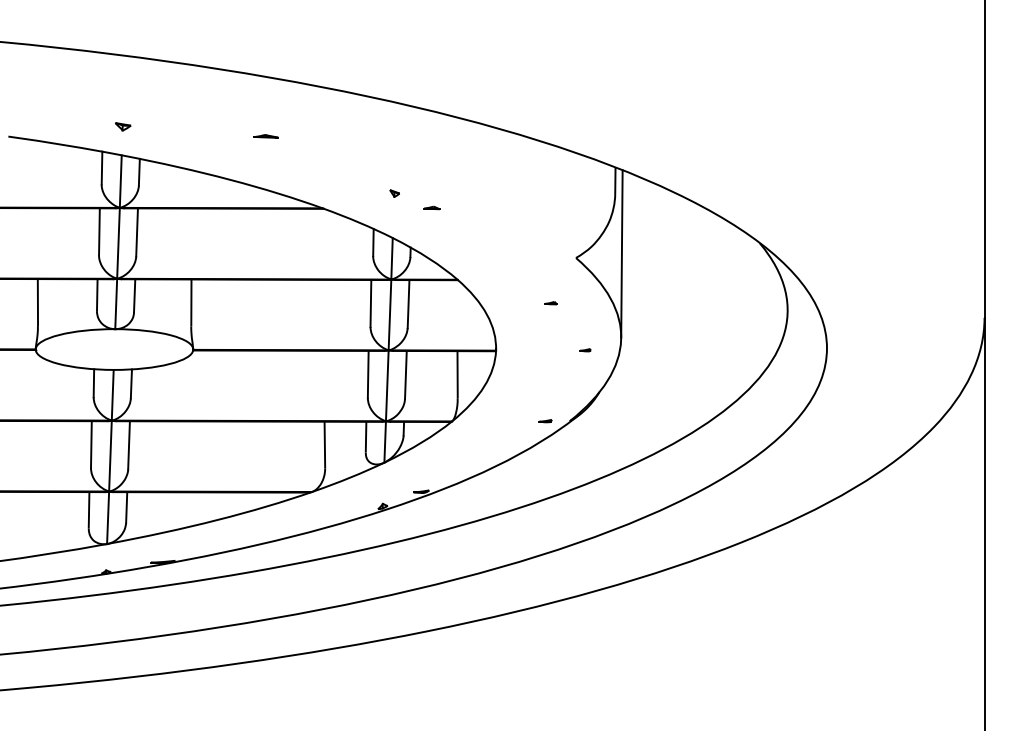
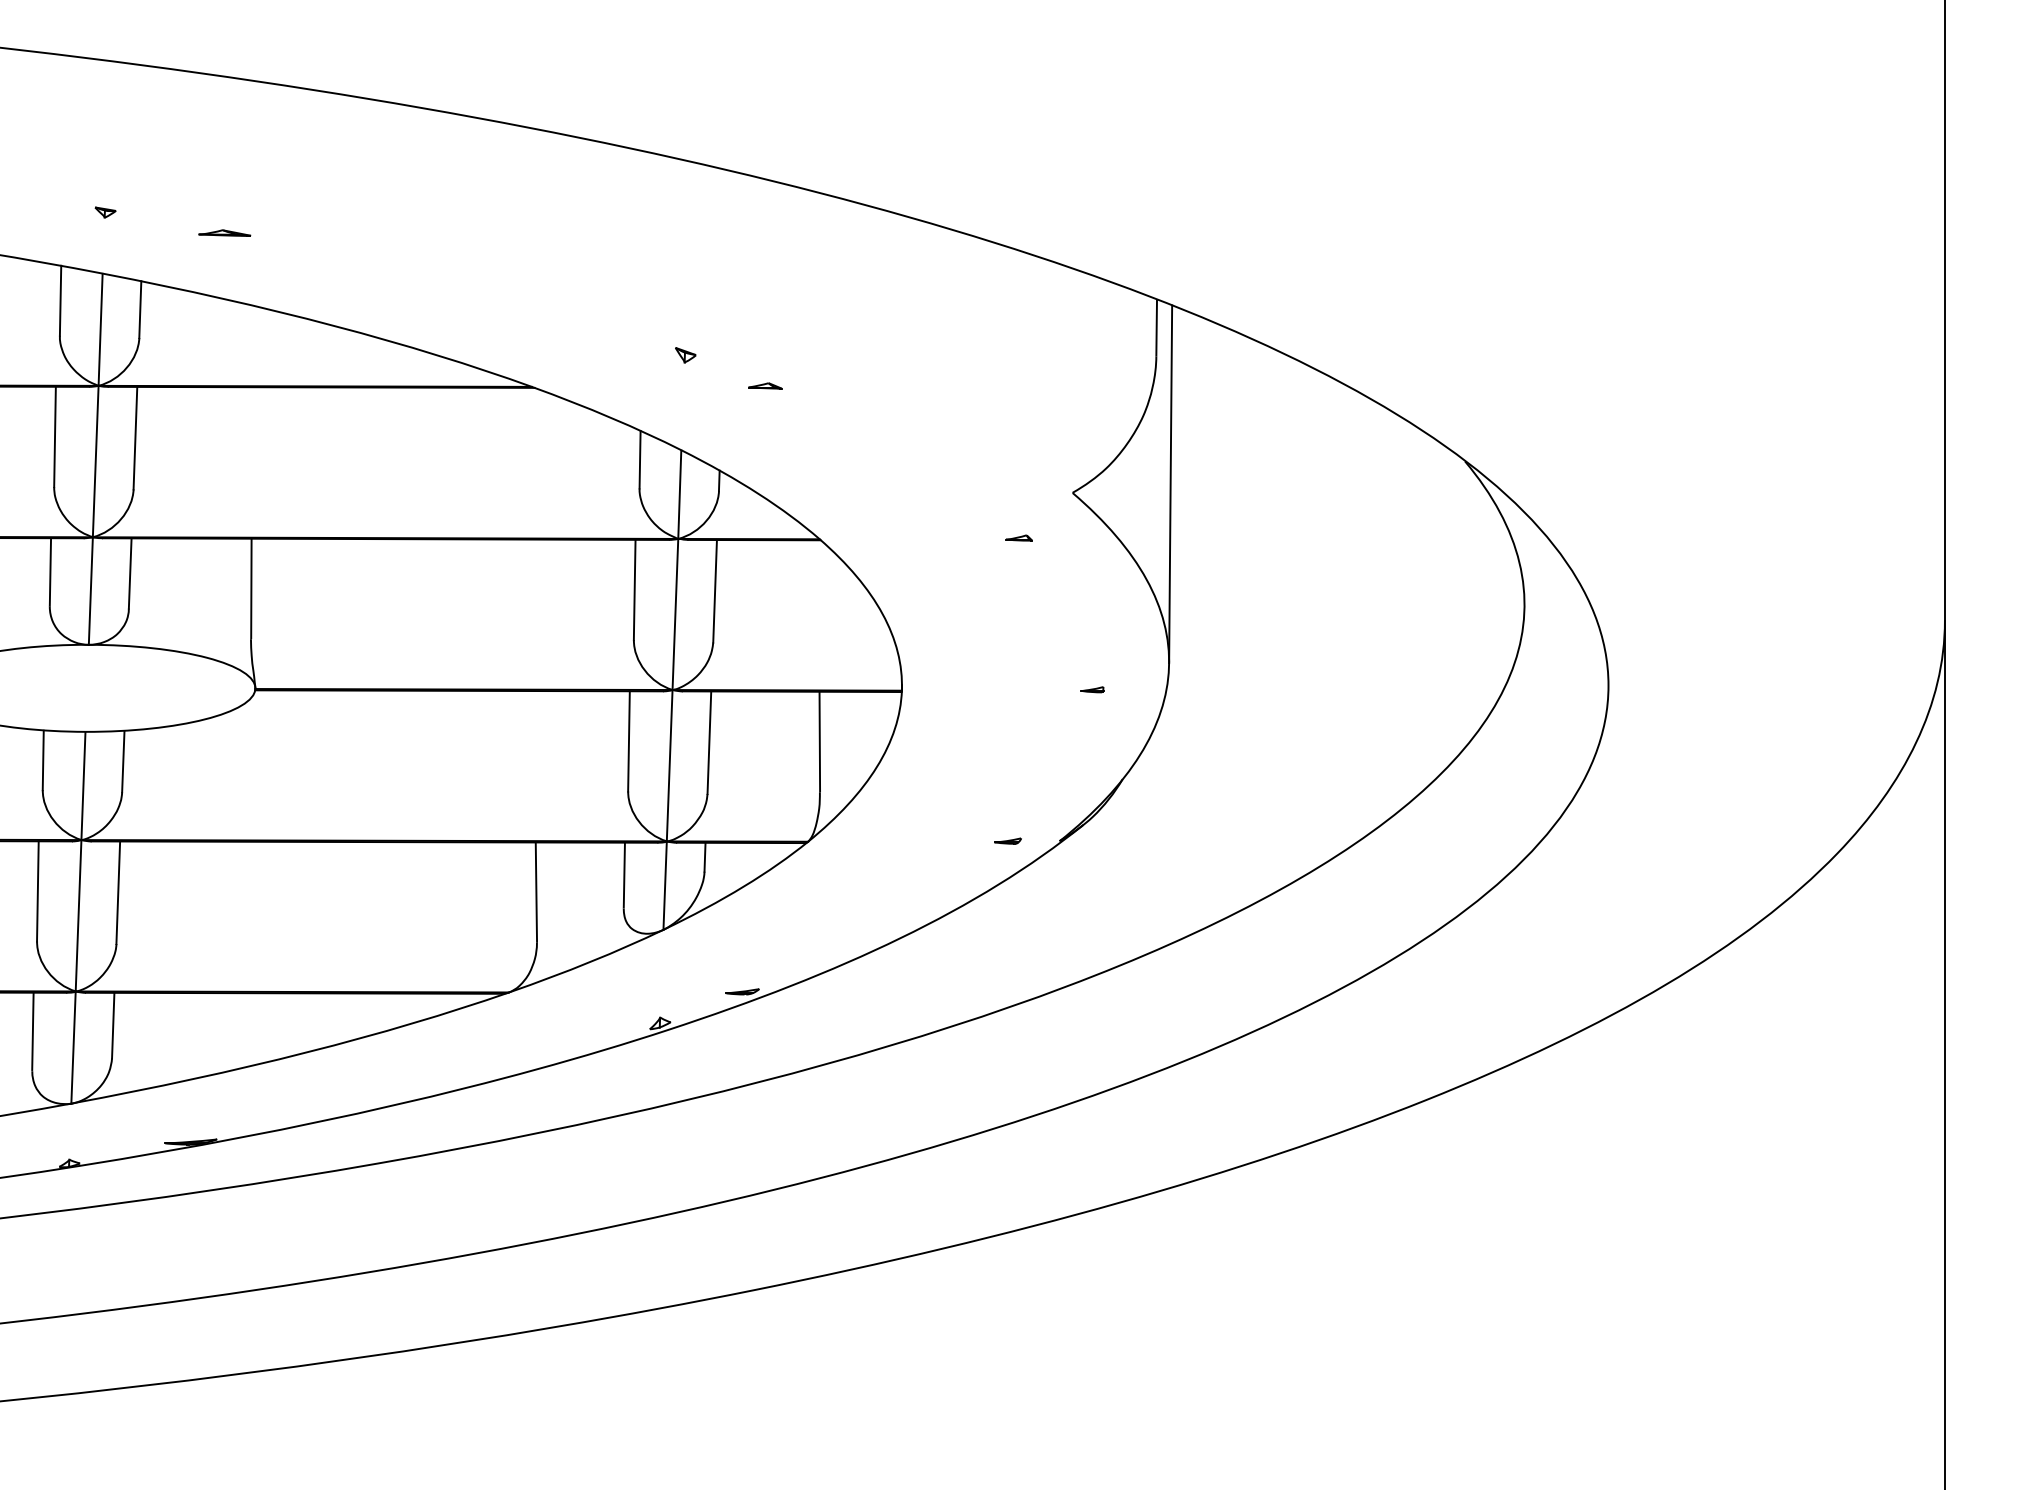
part: (122, 126) -> (104, 212), size x0.62
line: (265, 136) -> (223, 233), moved
part: (550, 303) -> (1018, 538), moved

